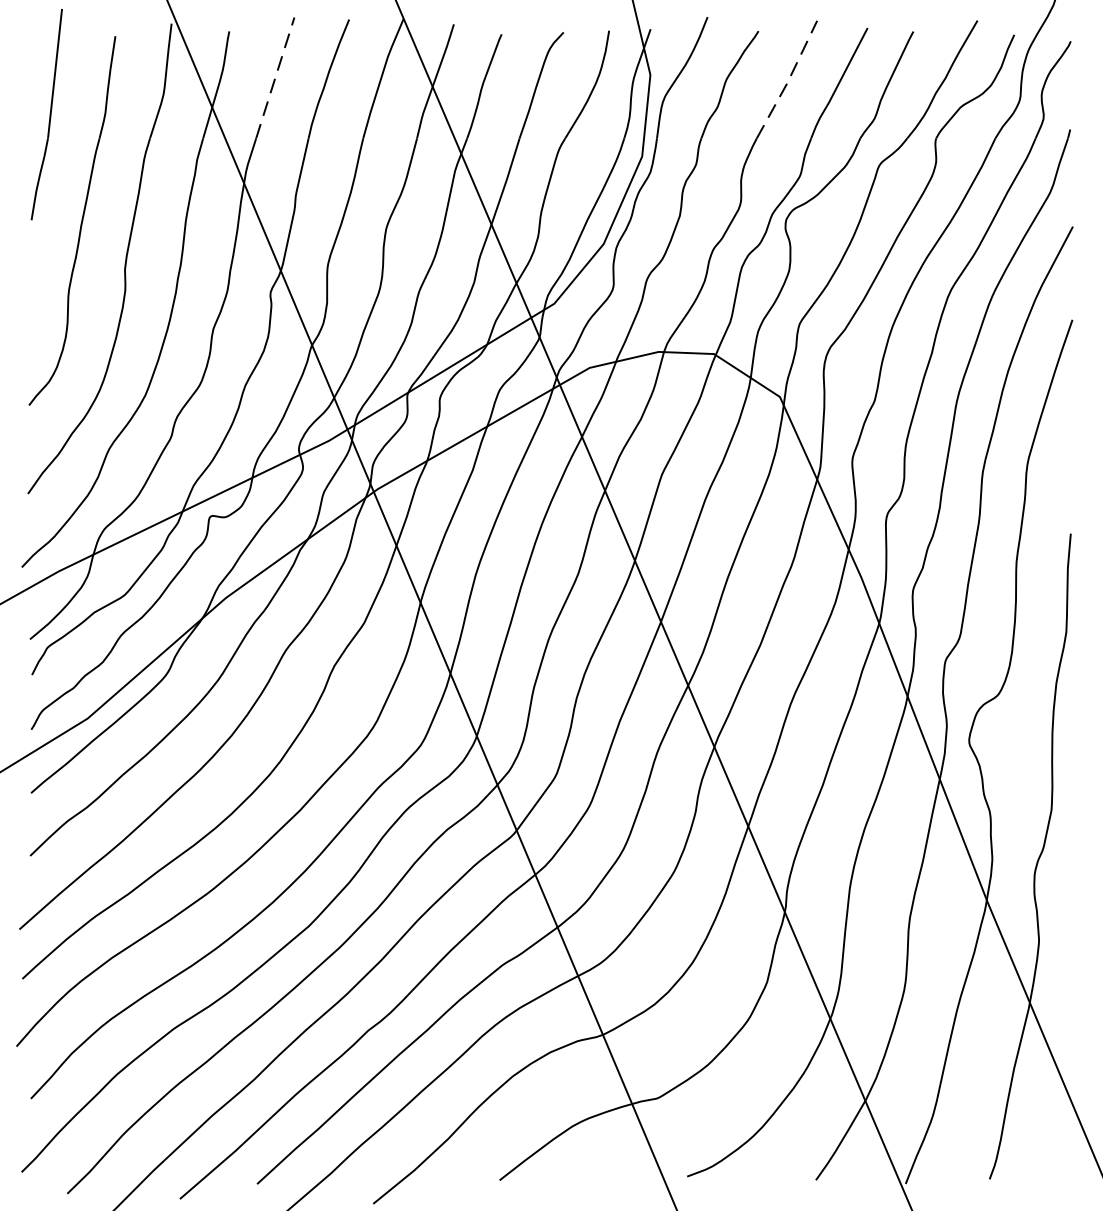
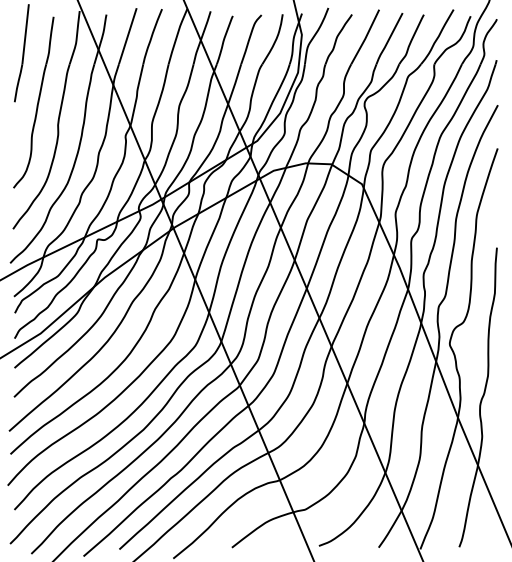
line: (276, 76) -> (128, 35), dashed -> solid
line: (789, 80) -> (366, 37), dashed -> solid

